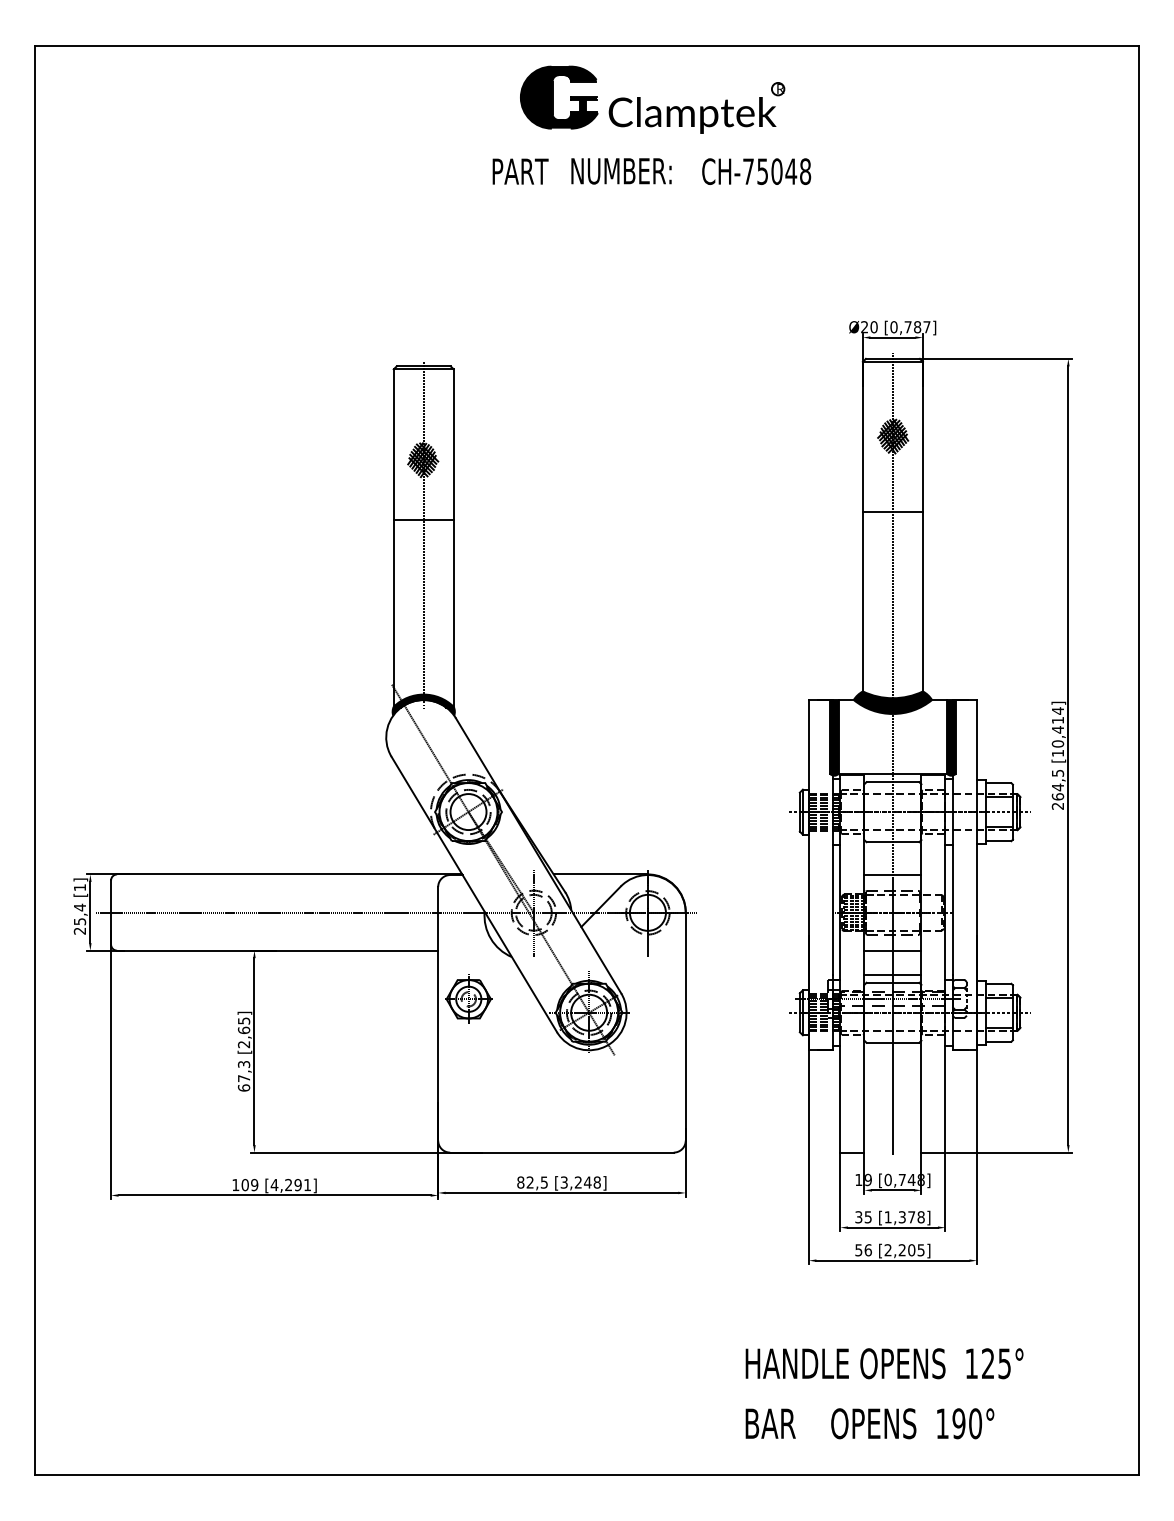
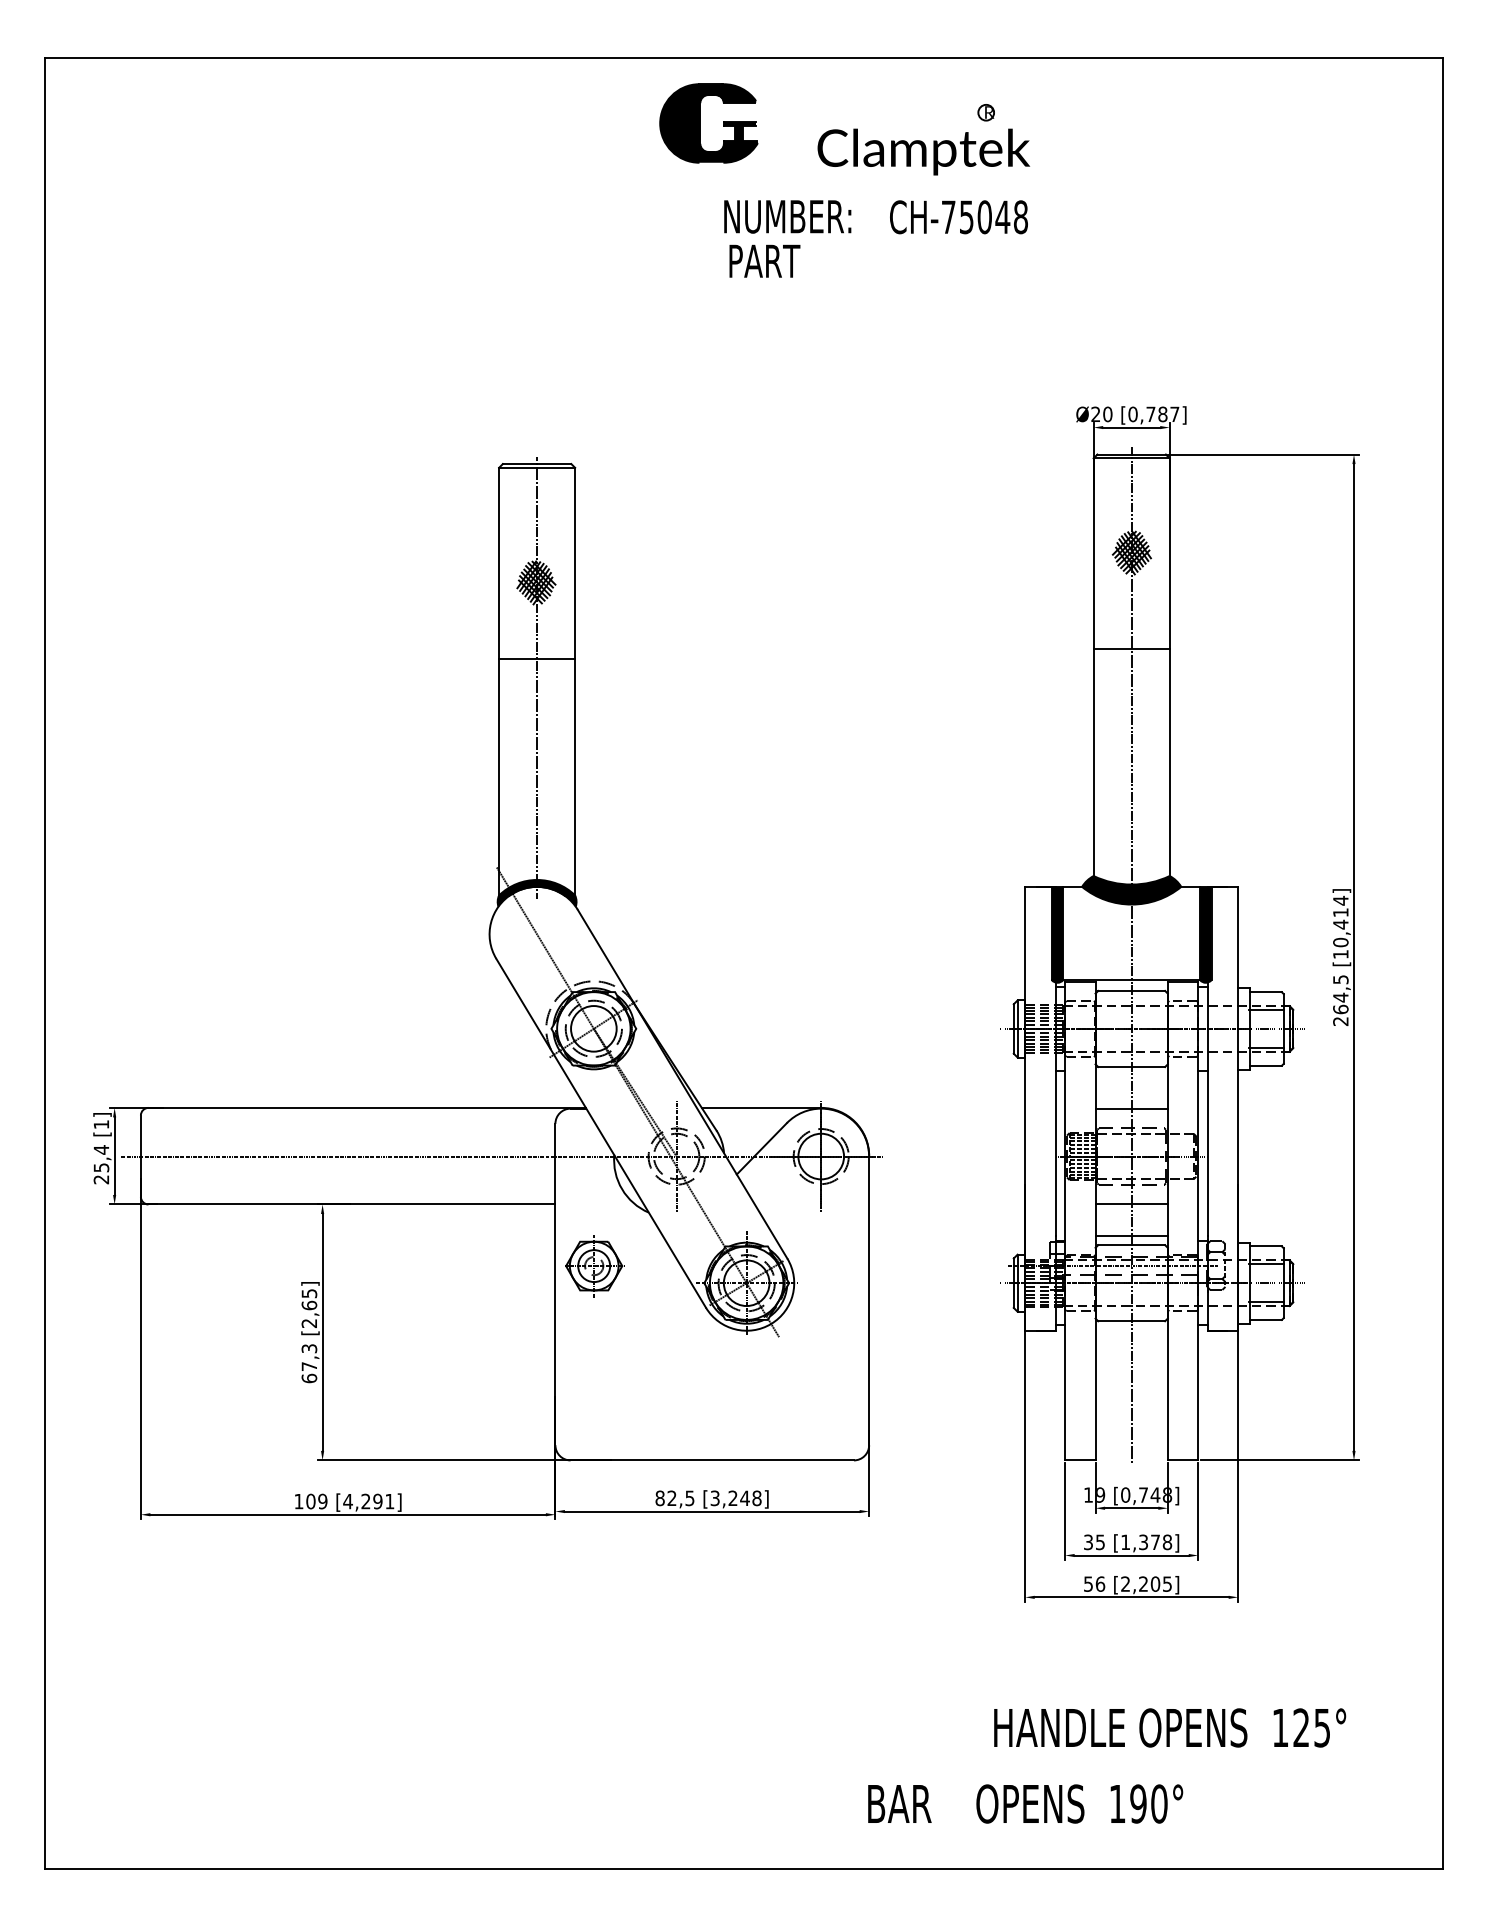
text: (692, 115) -> (923, 151), moved
text: (520, 171) -> (764, 260), moved
text: (884, 1363) -> (1170, 1727), moved
text: (869, 1423) -> (1025, 1803), moved

